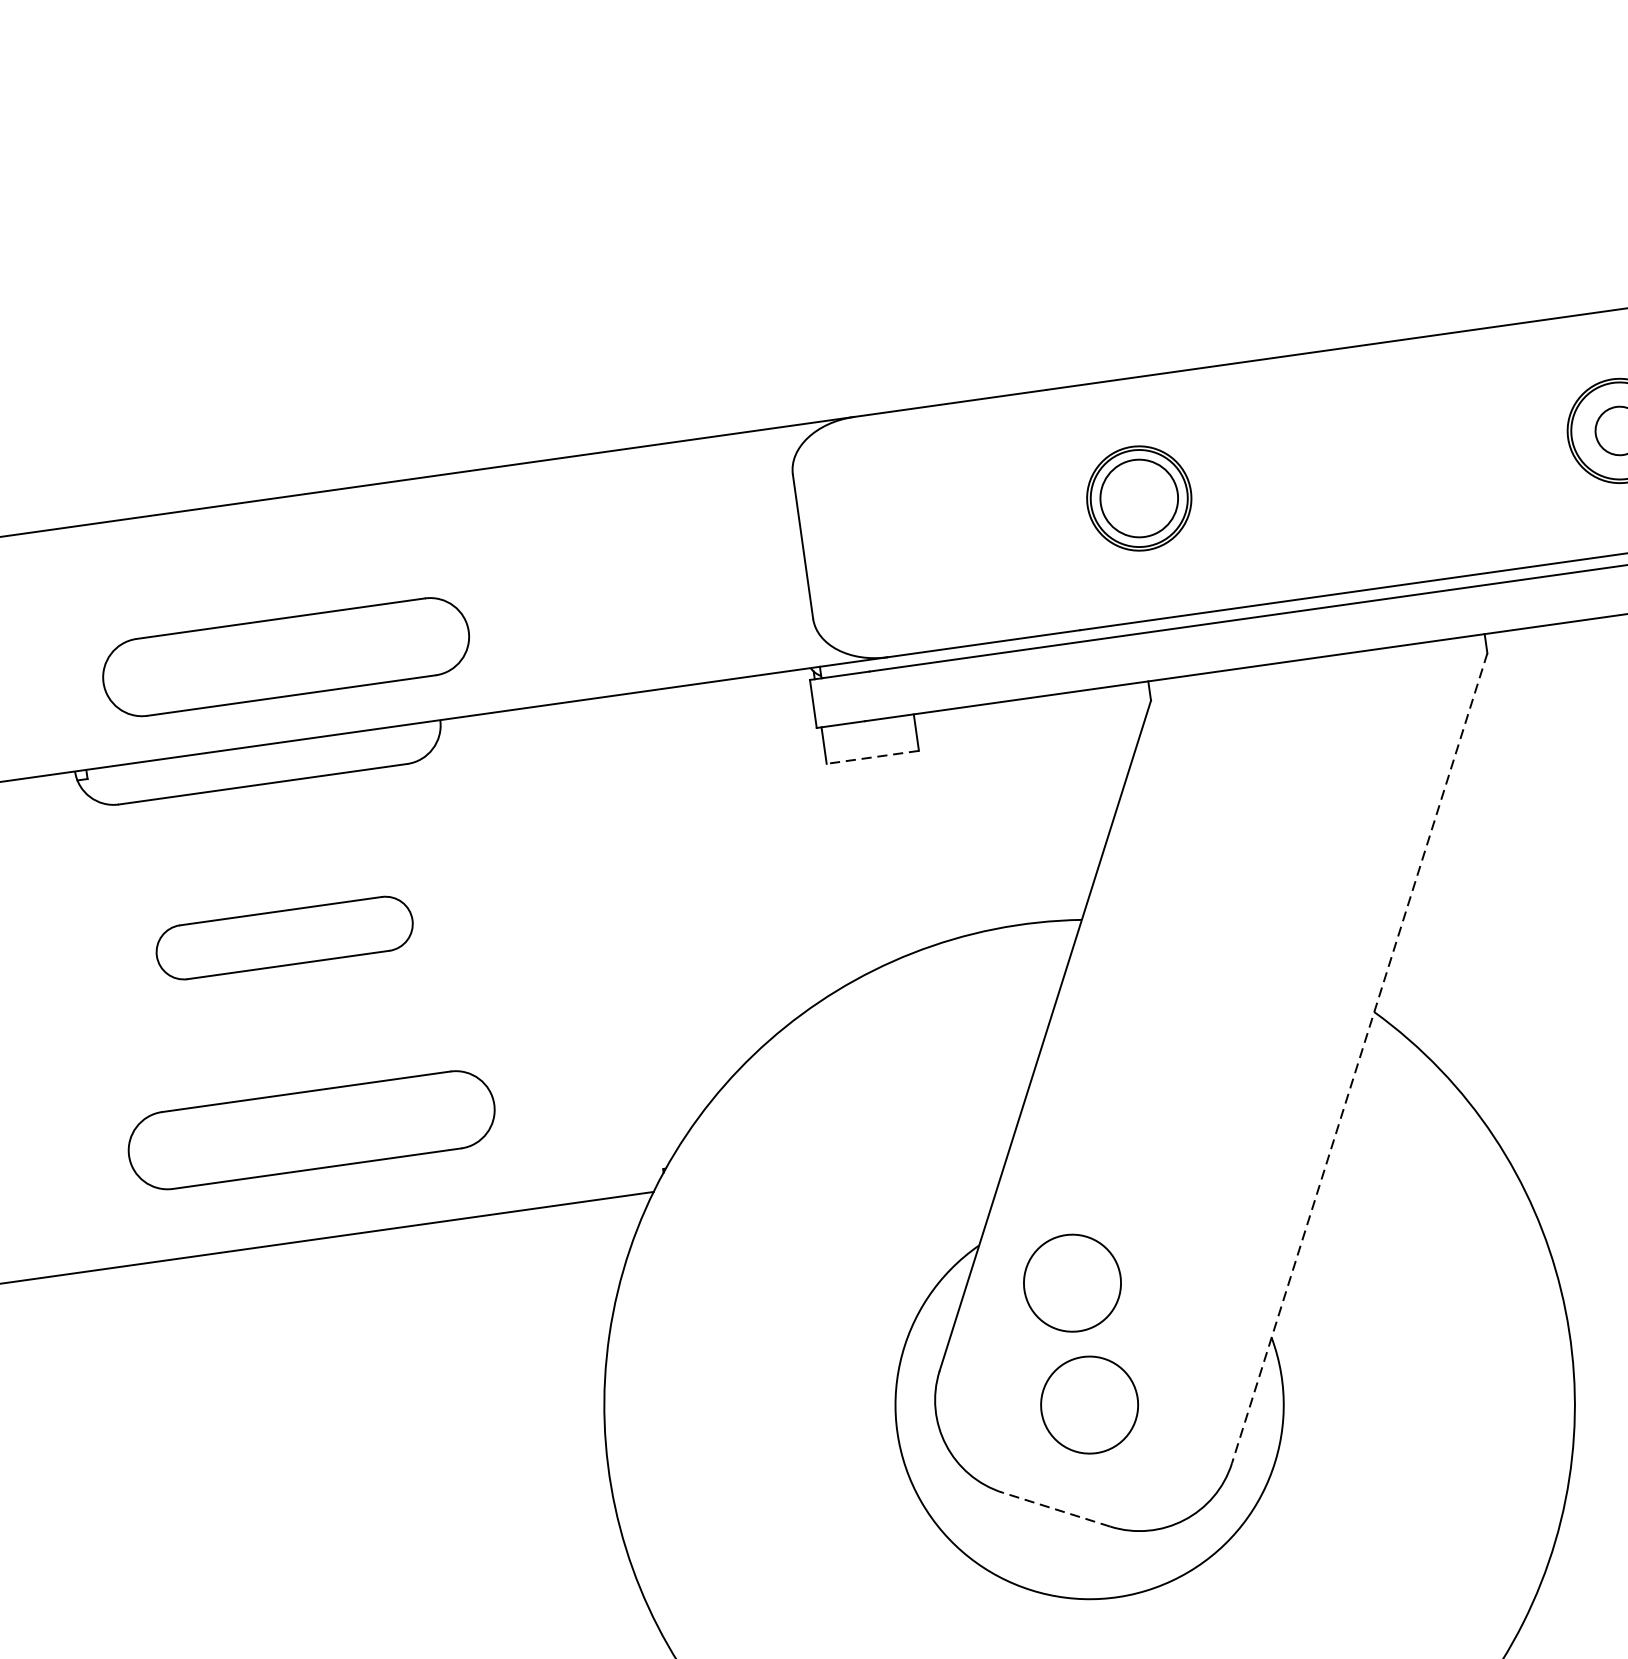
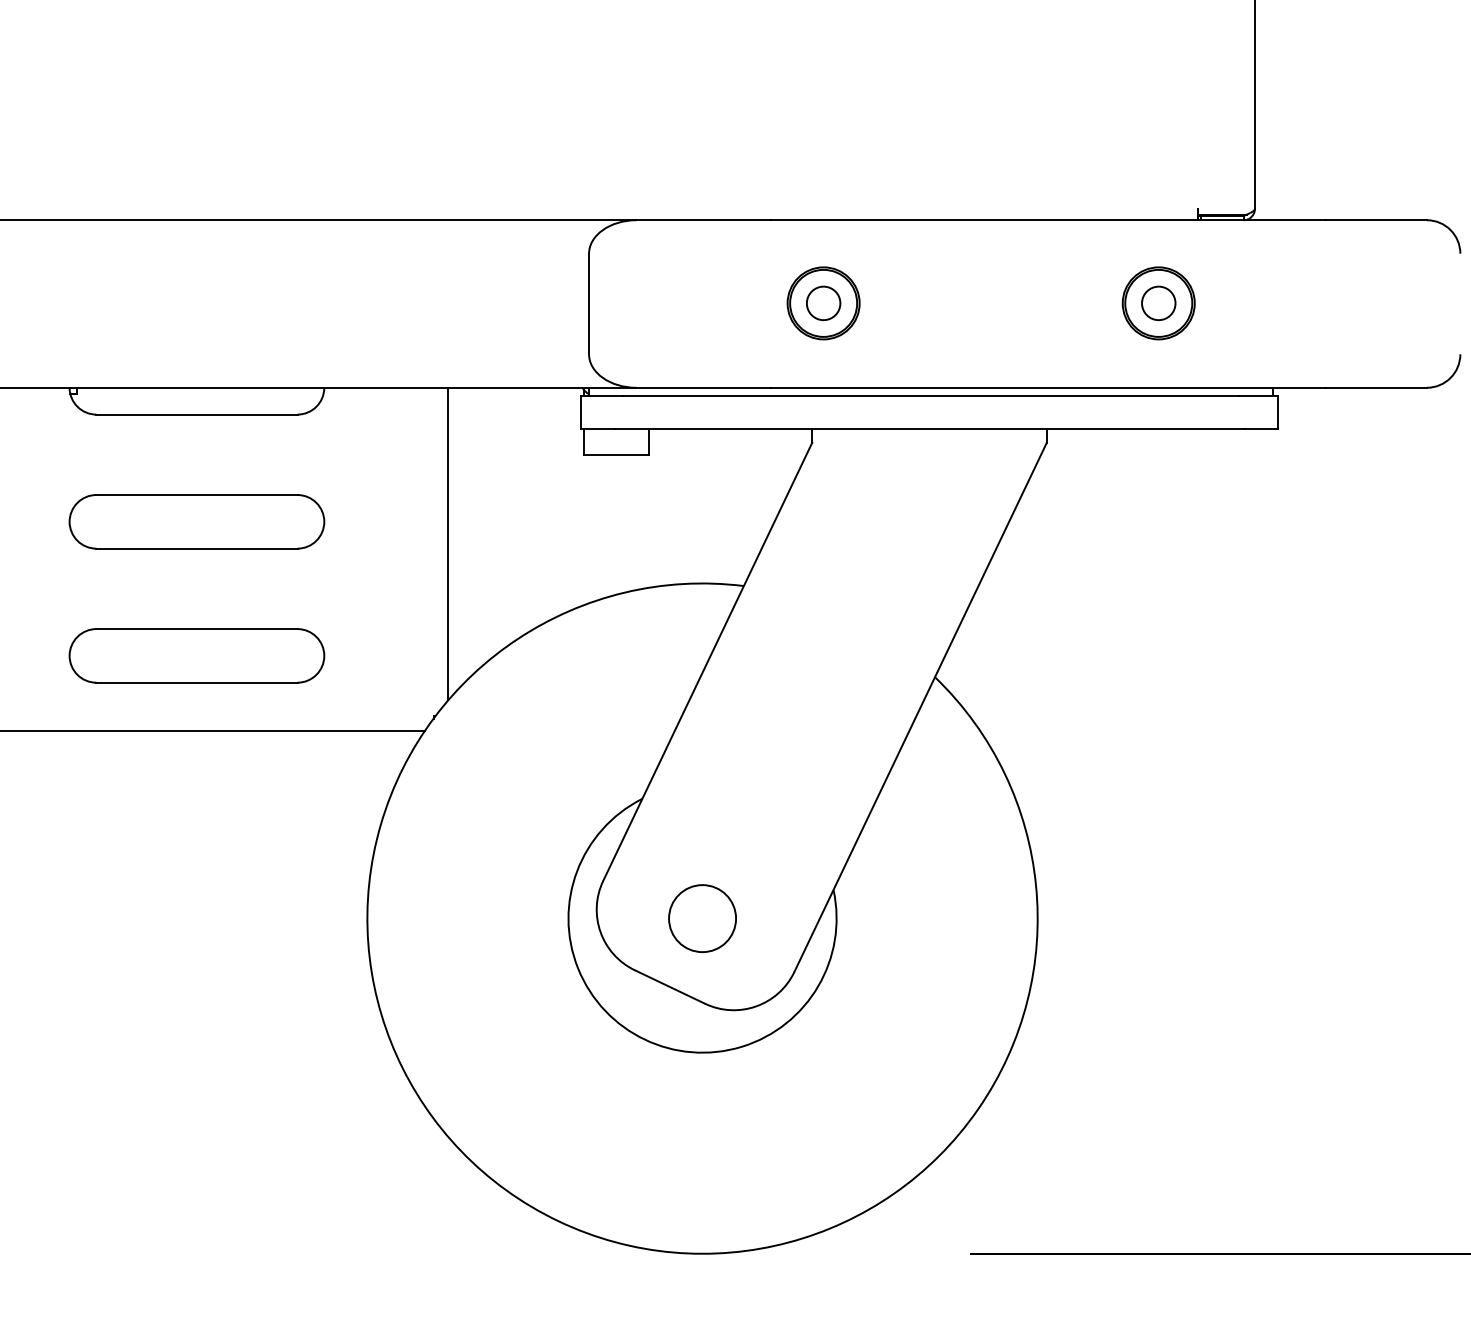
circle: (1139, 498) -> (823, 303), size x0.62
part: (285, 656) -> (224, 329), removed
line: (872, 756) -> (616, 454), dashed -> solid
line: (649, 918) -> (448, 543), added
part: (283, 937) -> (196, 521), size x1.43
line: (1359, 1058) -> (920, 707), dashed -> solid
circle: (1072, 1283) -> (702, 833), removed
line: (1056, 1510) -> (669, 987), dashed -> solid

